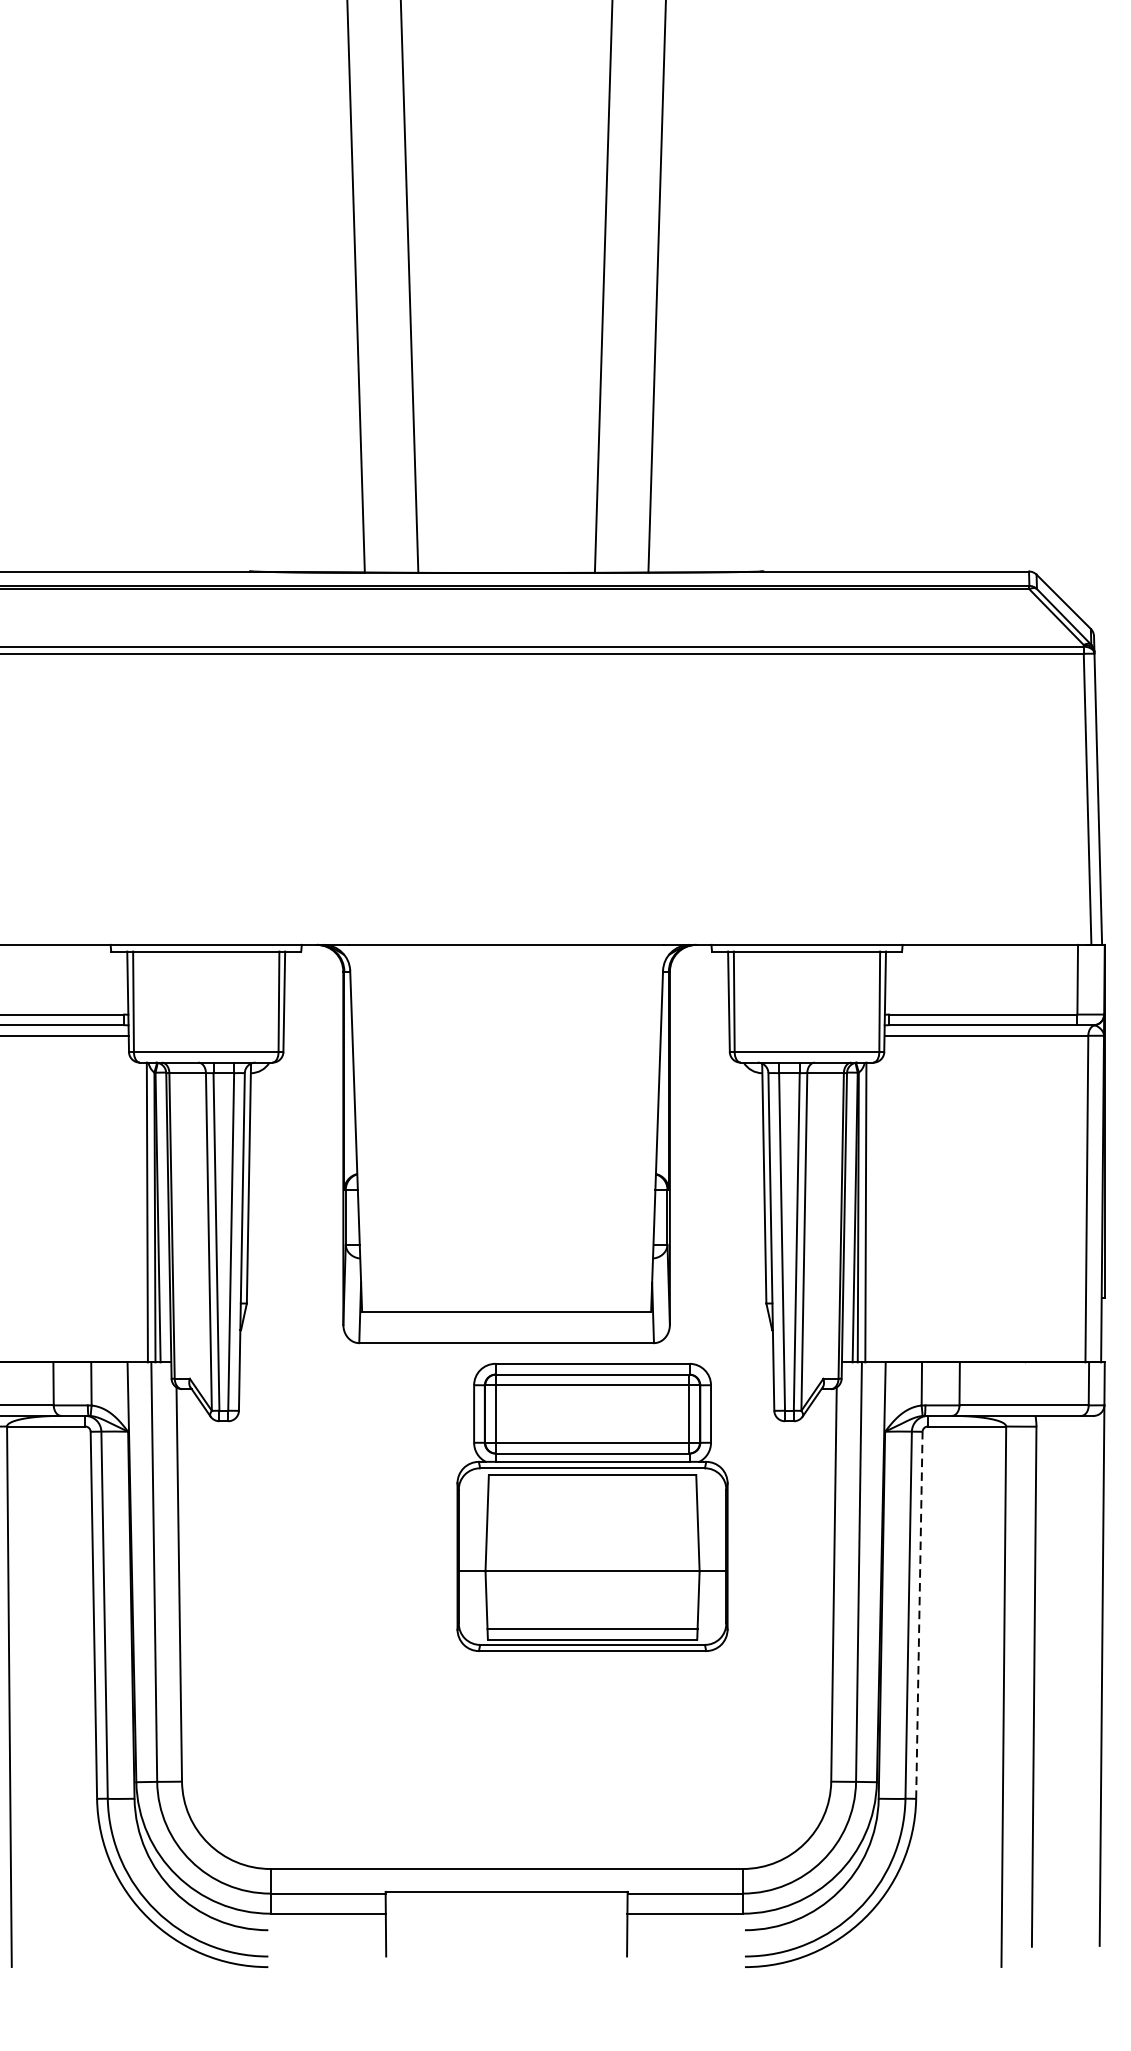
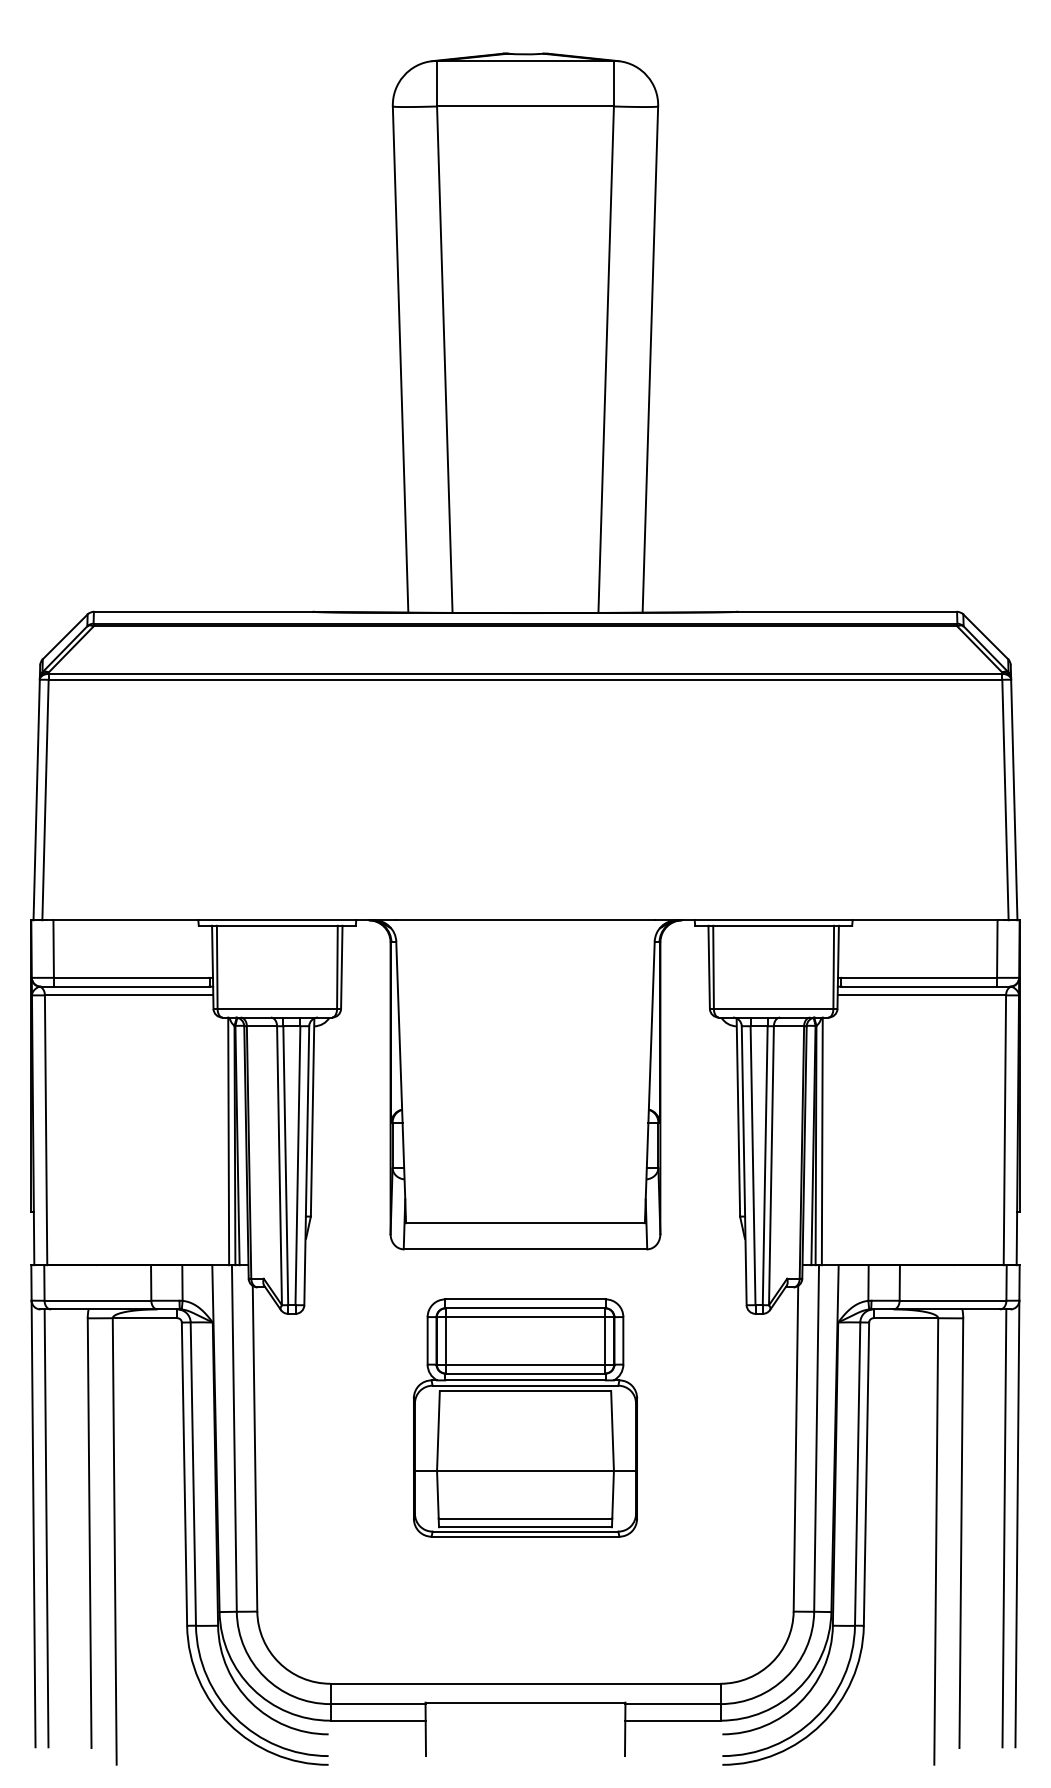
part: (592, 1506) -> (525, 1417), moved
line: (919, 1615) -> (866, 1474), dashed -> solid
line: (1086, 1681) -> (1004, 1528), added

